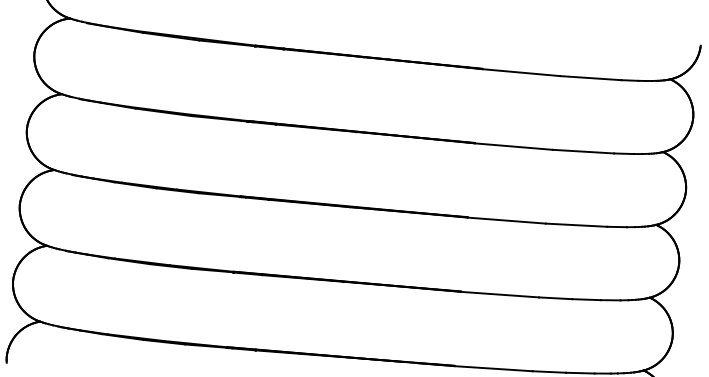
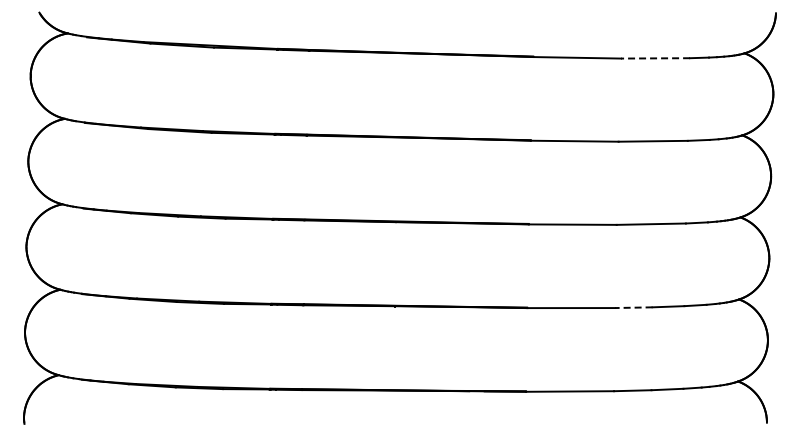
line: (590, 78) -> (655, 58), solid -> dashed
line: (555, 298) -> (633, 307), solid -> dashed

